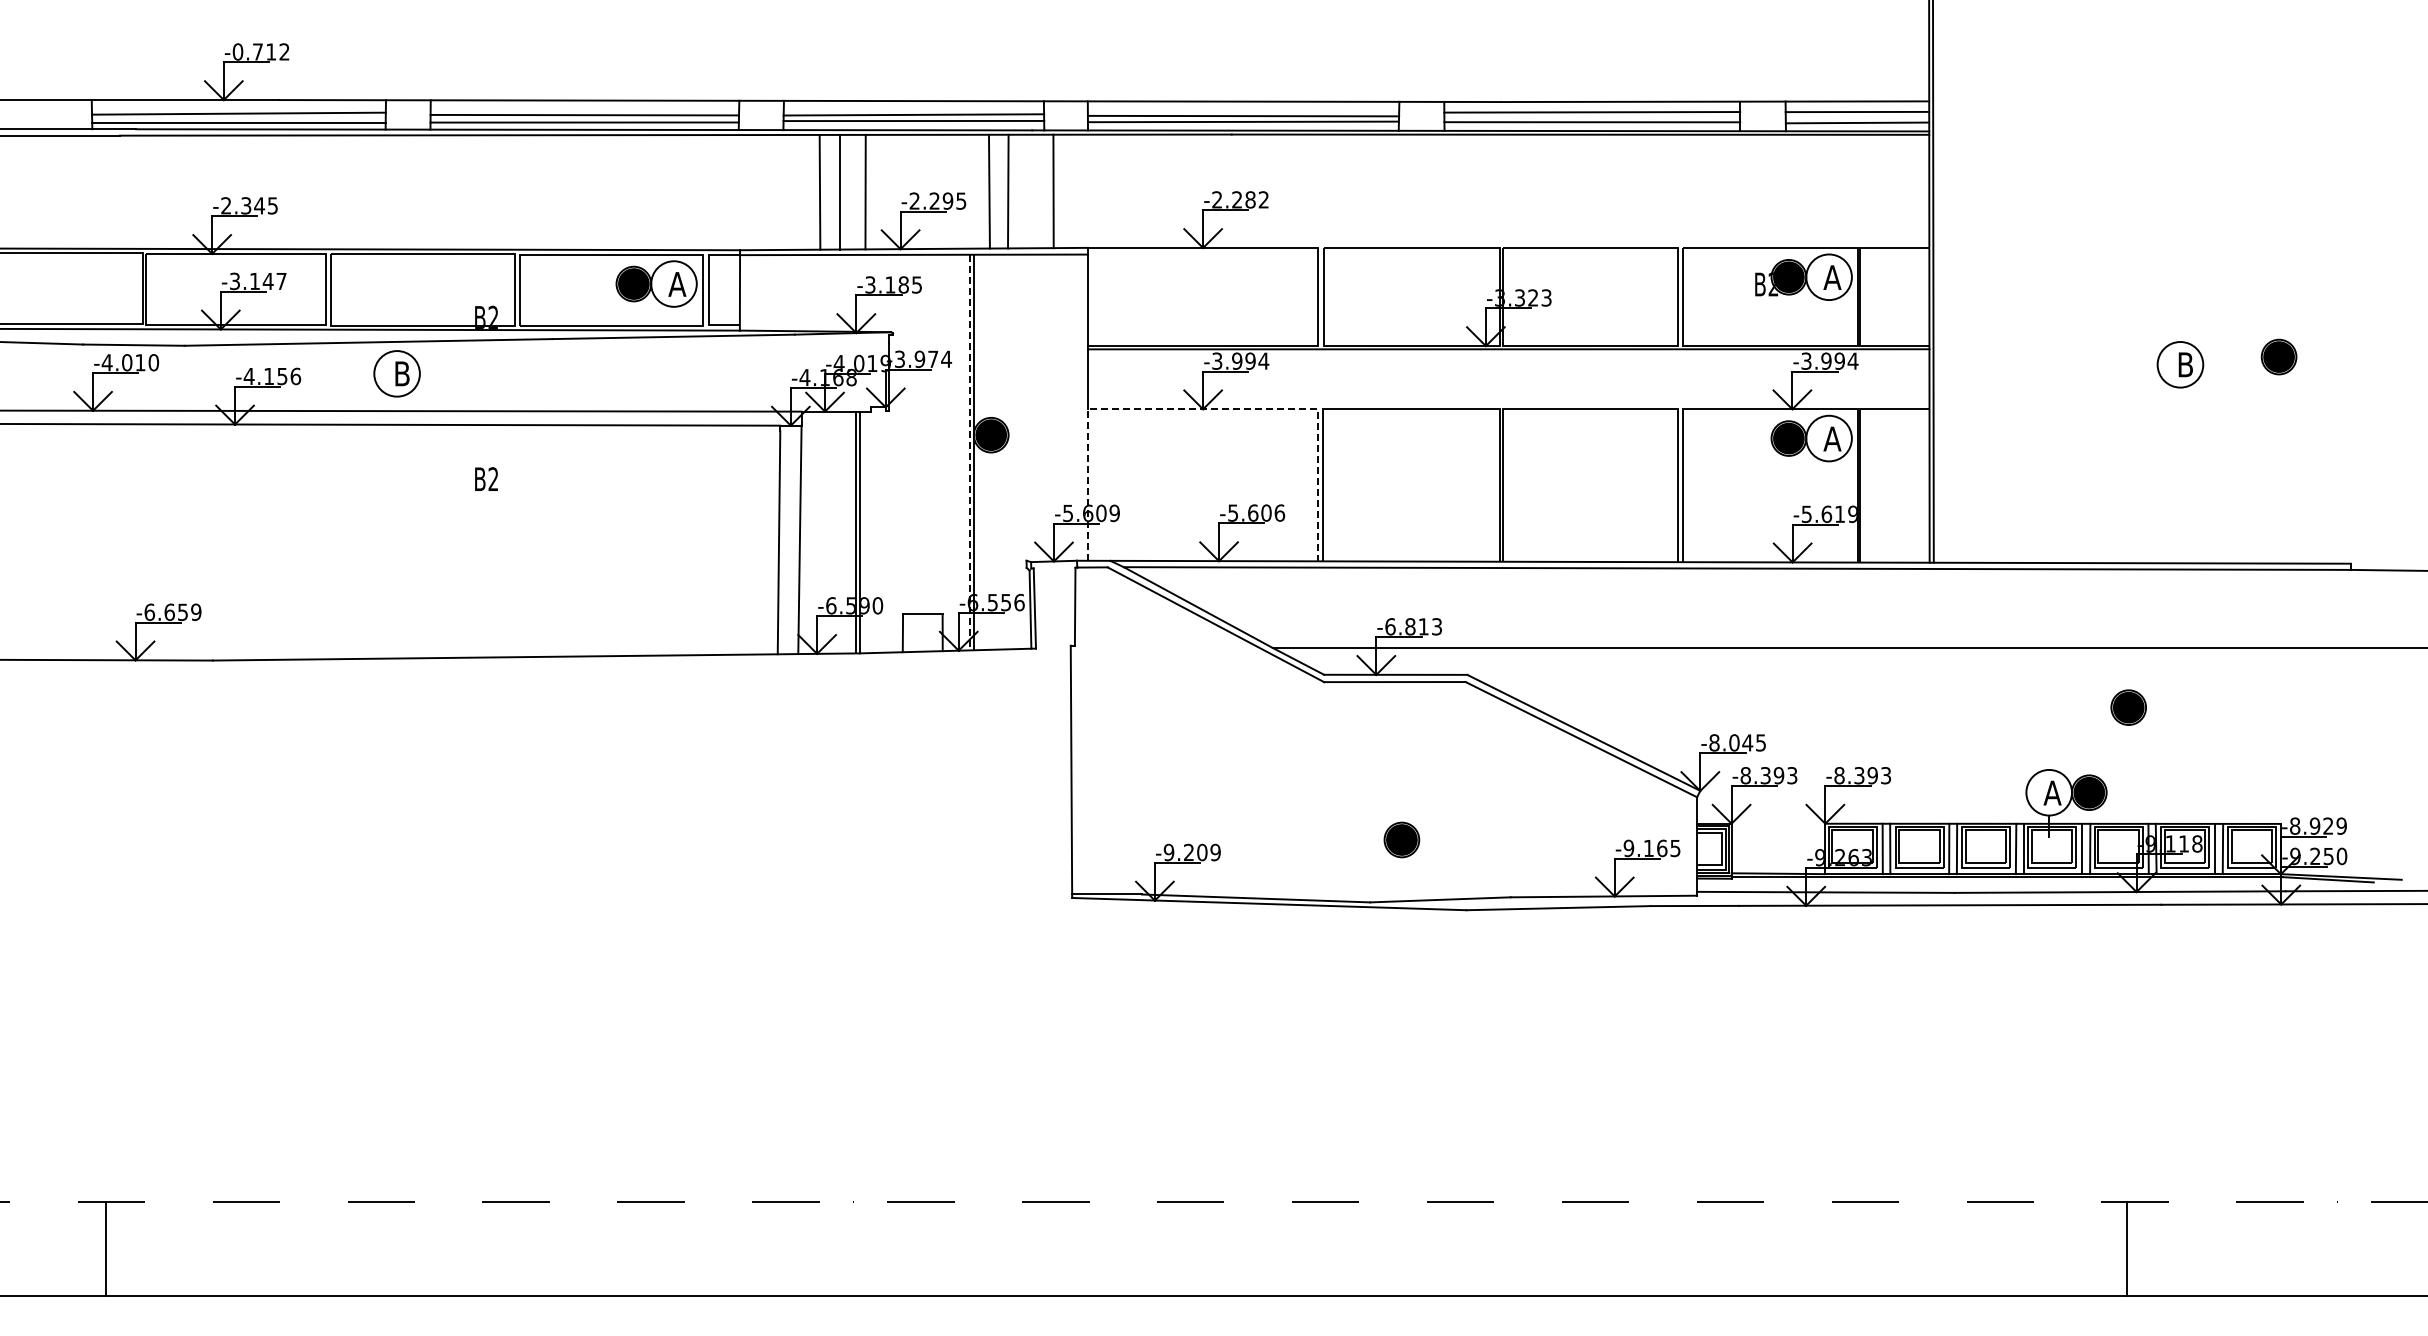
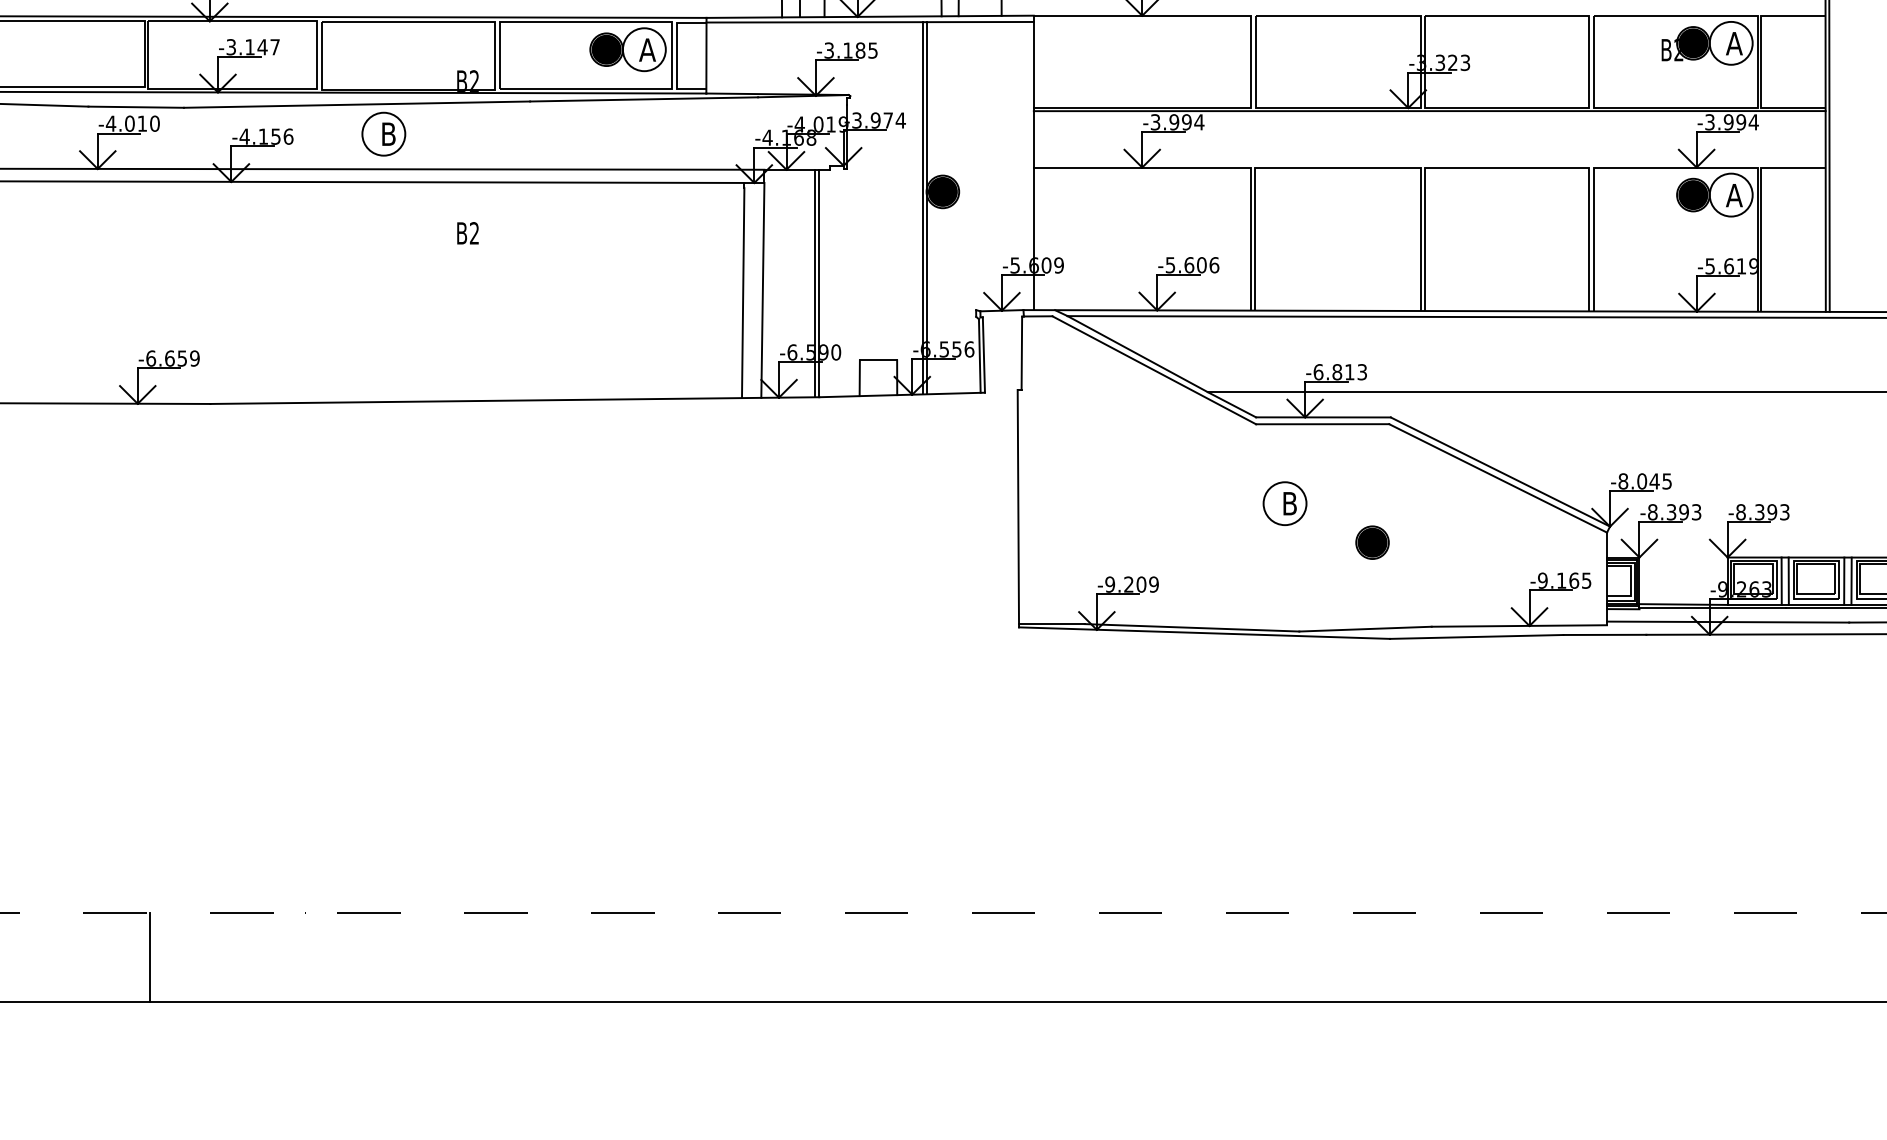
line: (1203, 409) -> (1142, 167), dashed -> solid
line: (969, 452) -> (922, 208), dashed -> solid
part: (1354, 766) -> (1284, 503), added
part: (1401, 839) -> (1372, 542), moved
line: (105, 1248) -> (149, 957), moved

